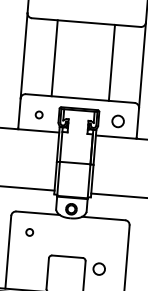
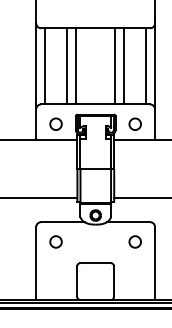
line: (33, 56) -> (45, 66), added
line: (64, 59) -> (76, 66), added
line: (103, 62) -> (115, 66), added
line: (133, 64) -> (145, 66), added
circle: (38, 114) -> (55, 123), size x1.67
circle: (29, 231) -> (55, 241), size x1.67
circle: (98, 268) -> (134, 241), moved

